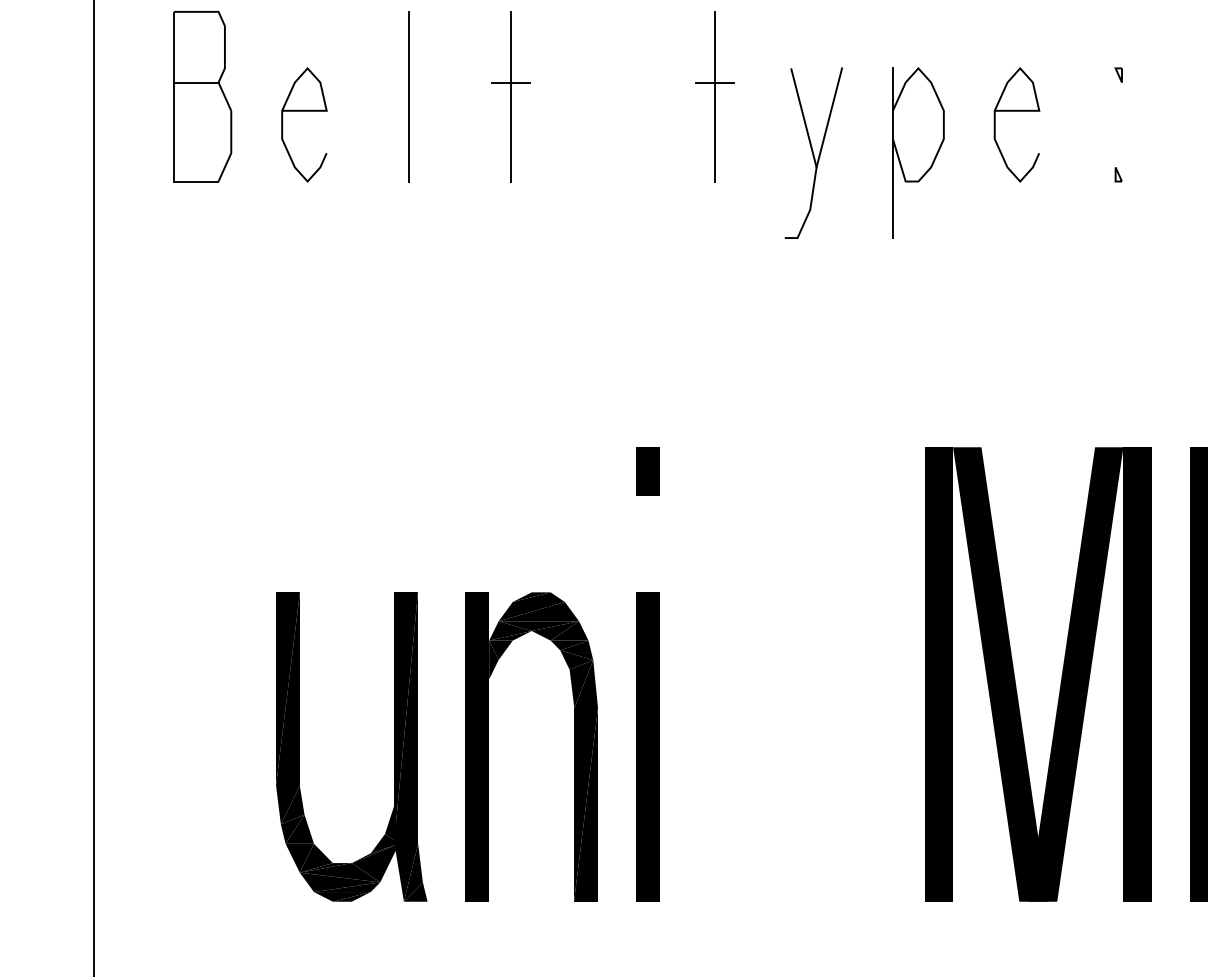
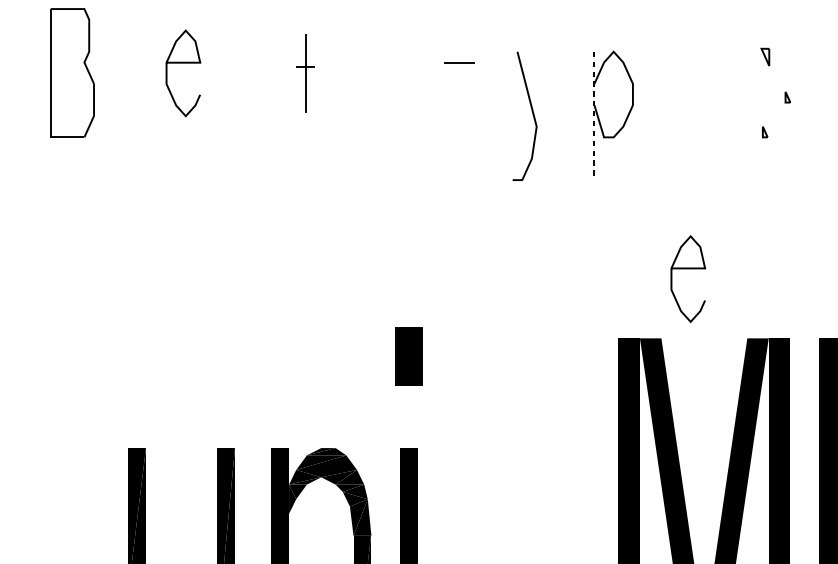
part: (1118, 74) -> (765, 56), size x1.6
line: (196, 82) -> (67, 62), removed
line: (409, 96) -> (228, 73), removed
part: (510, 96) -> (305, 73), size x0.6
line: (714, 96) -> (459, 73), removed
curve: (304, 111) -> (183, 63), moved
curve: (1016, 111) -> (687, 268), moved
line: (829, 117) -> (546, 88), removed
part: (1148, 128) -> (787, 97), added
line: (892, 153) -> (594, 116), solid -> dashed
part: (647, 471) -> (408, 356), size x1.6

